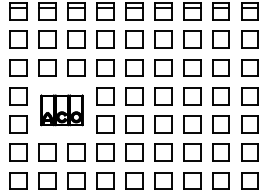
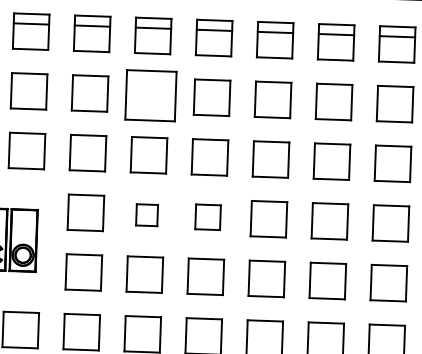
part: (134, 39) -> (151, 95), size x1.4
part: (134, 96) -> (147, 215), size x0.6
part: (163, 96) -> (208, 217), size x0.7

